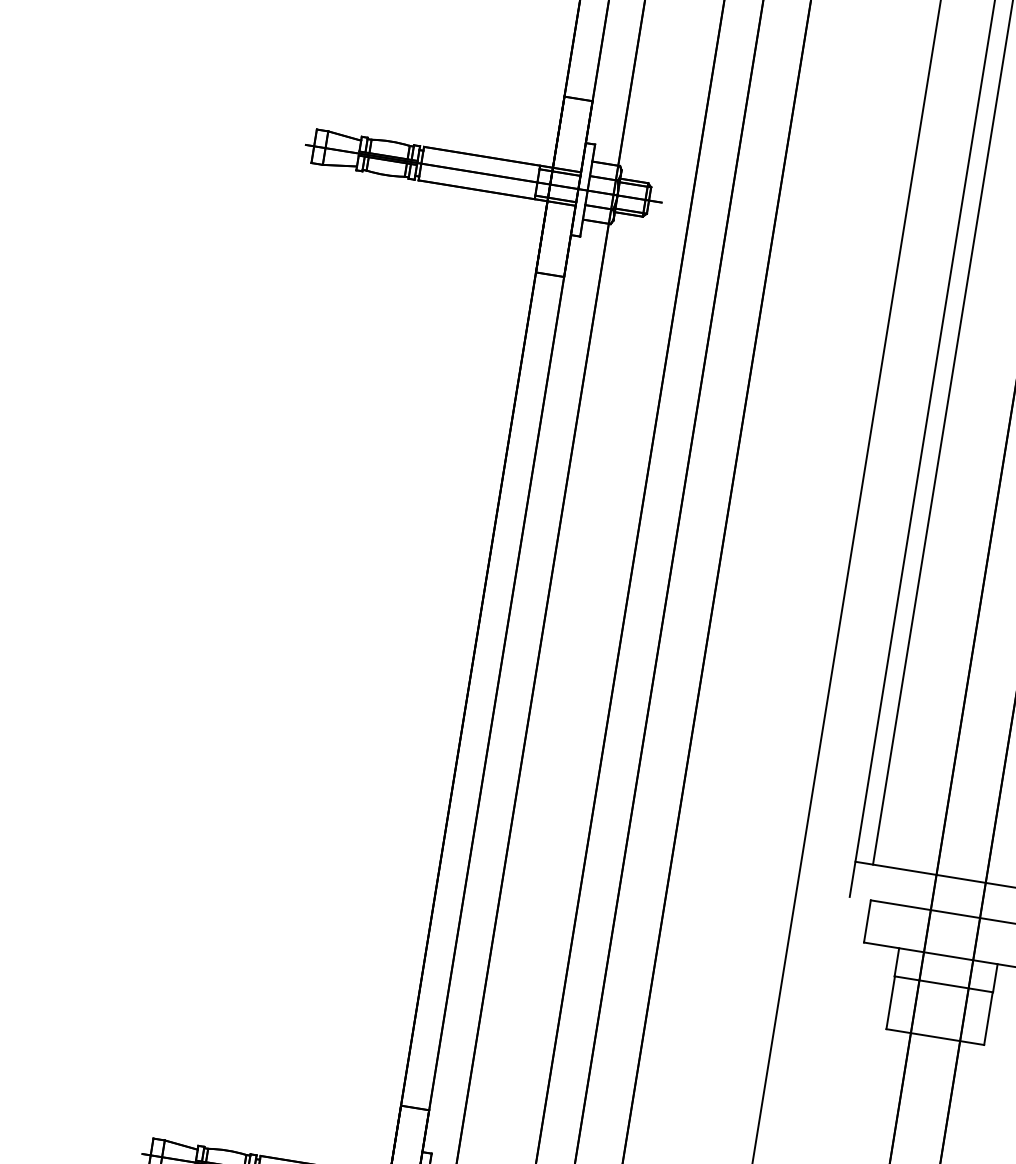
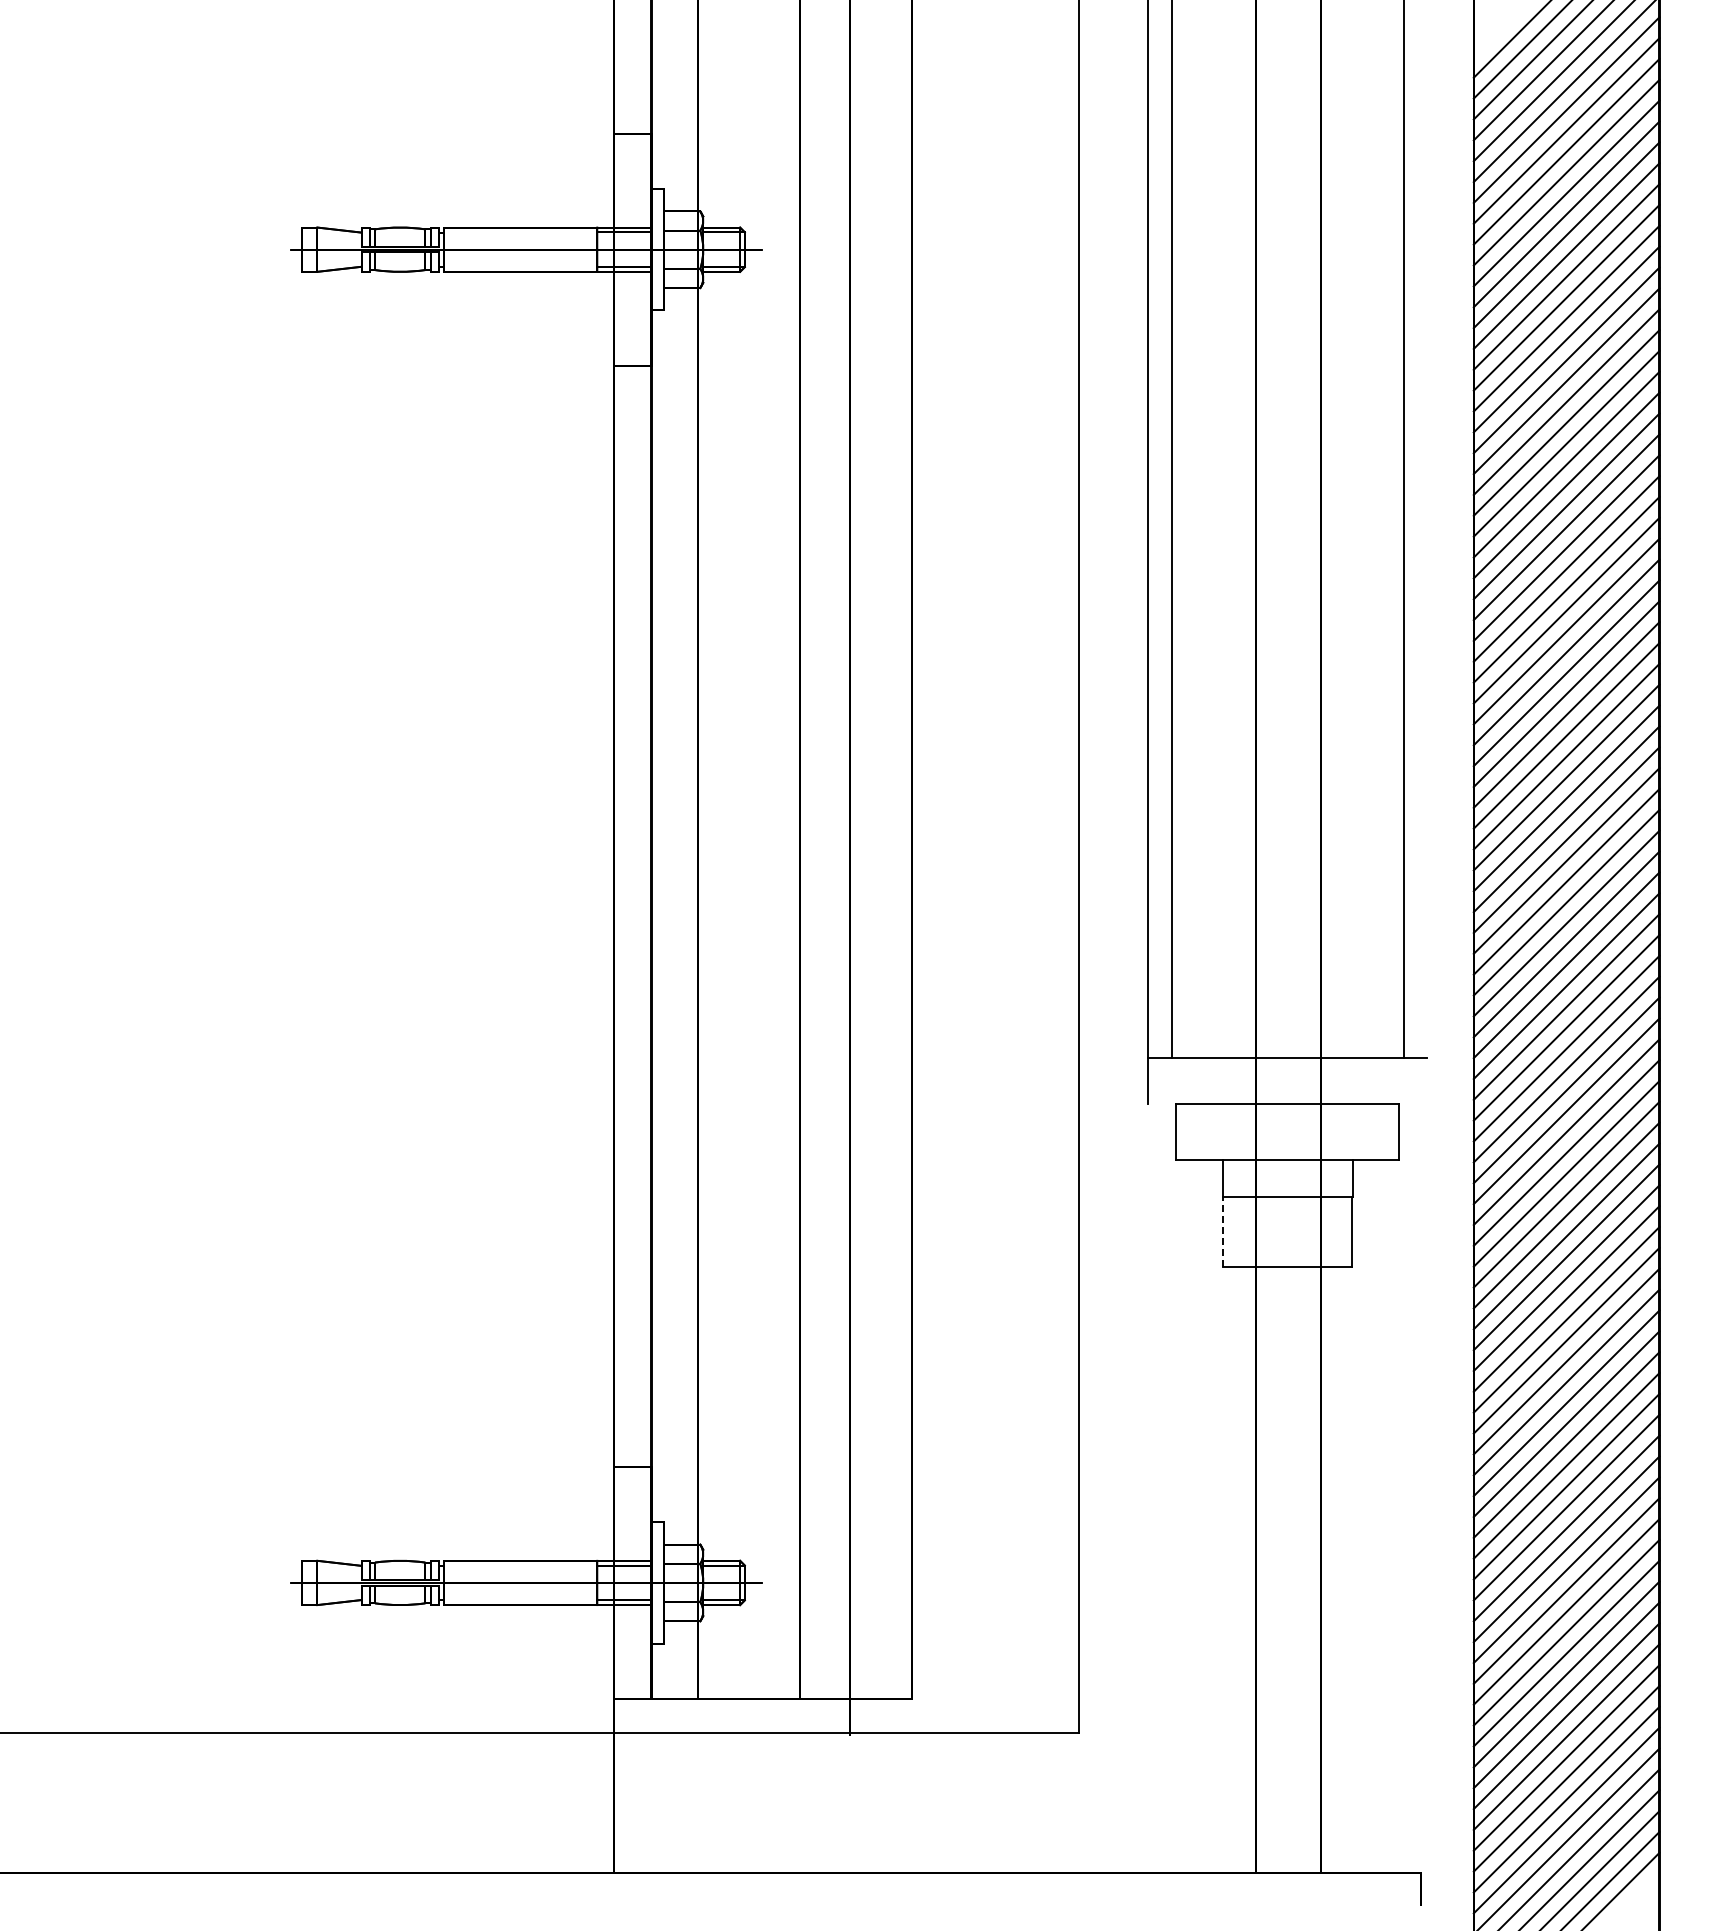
line: (890, 1003) -> (1223, 1232), solid -> dashed

